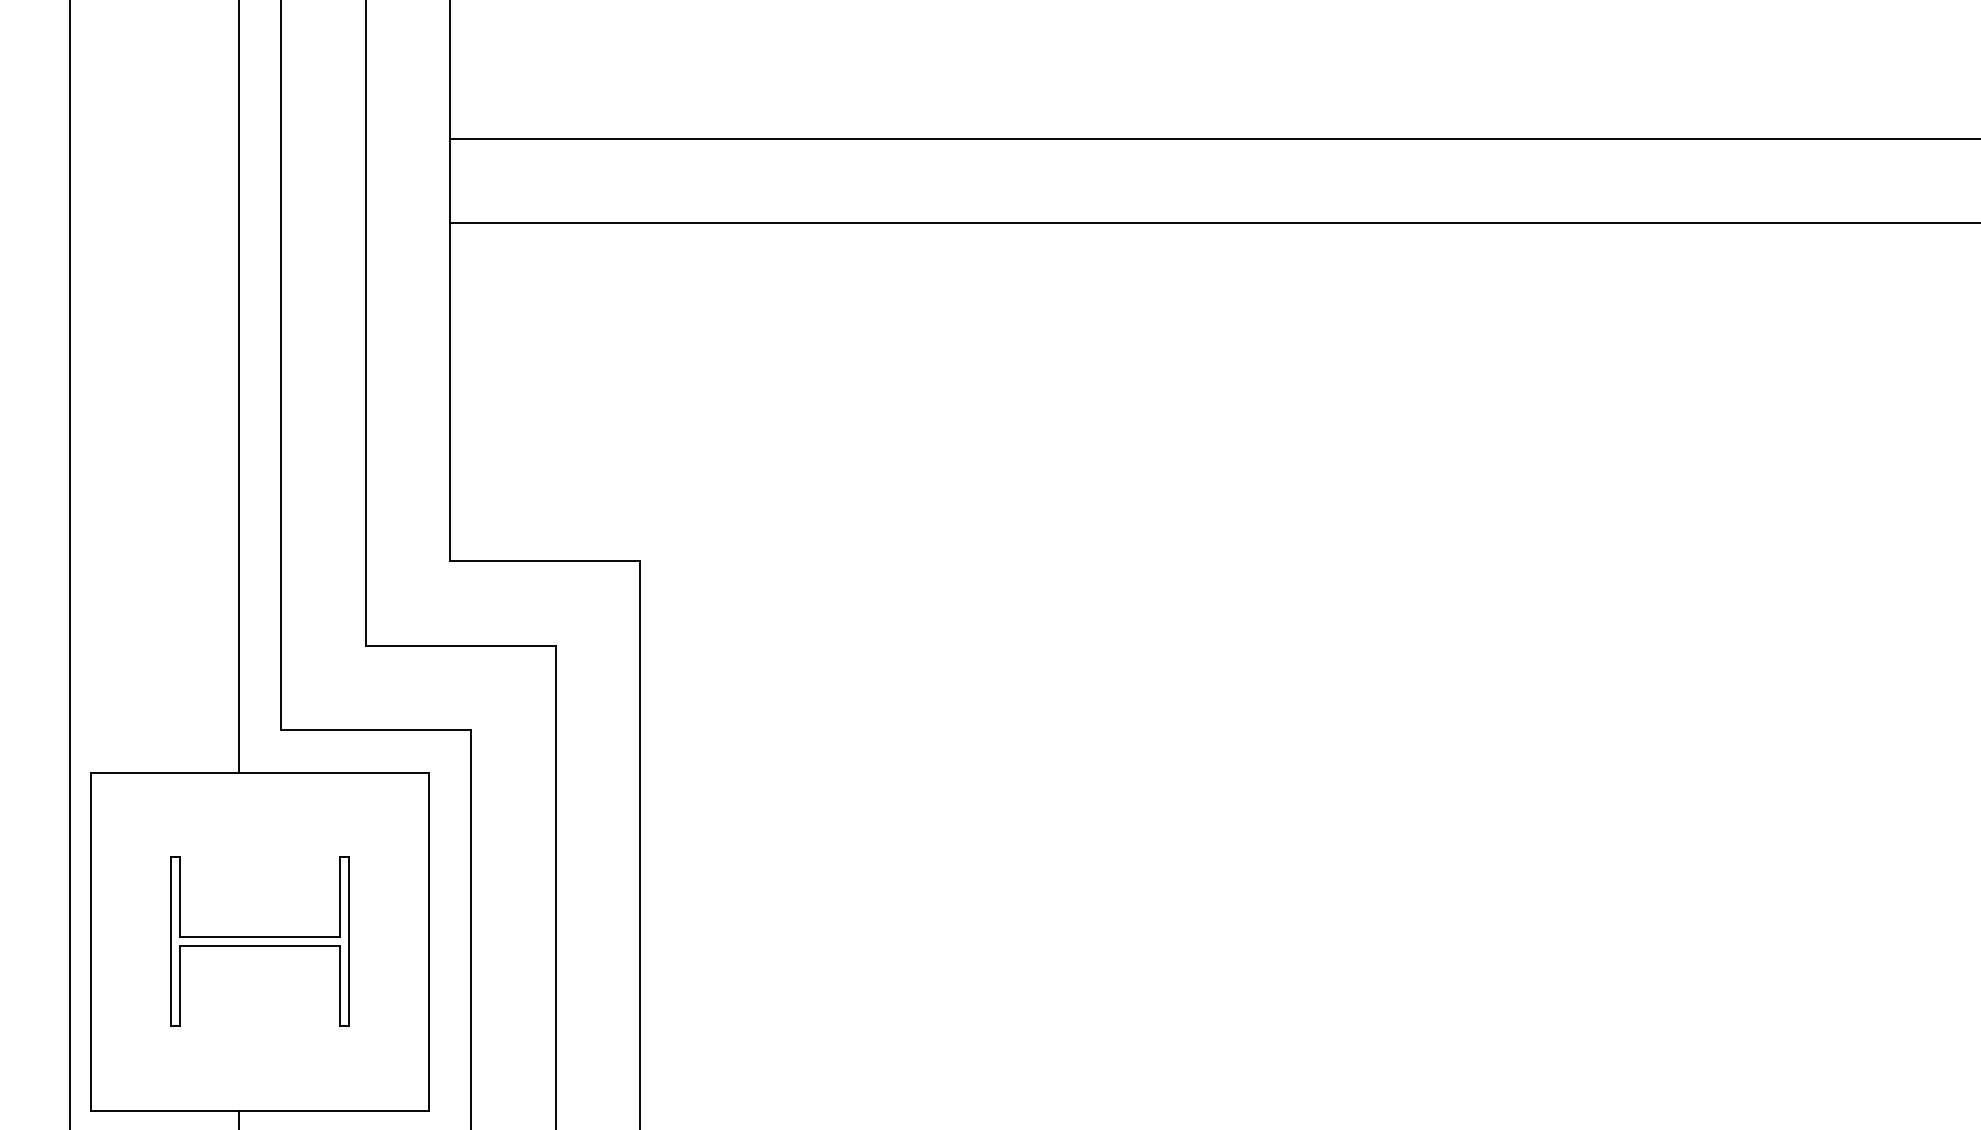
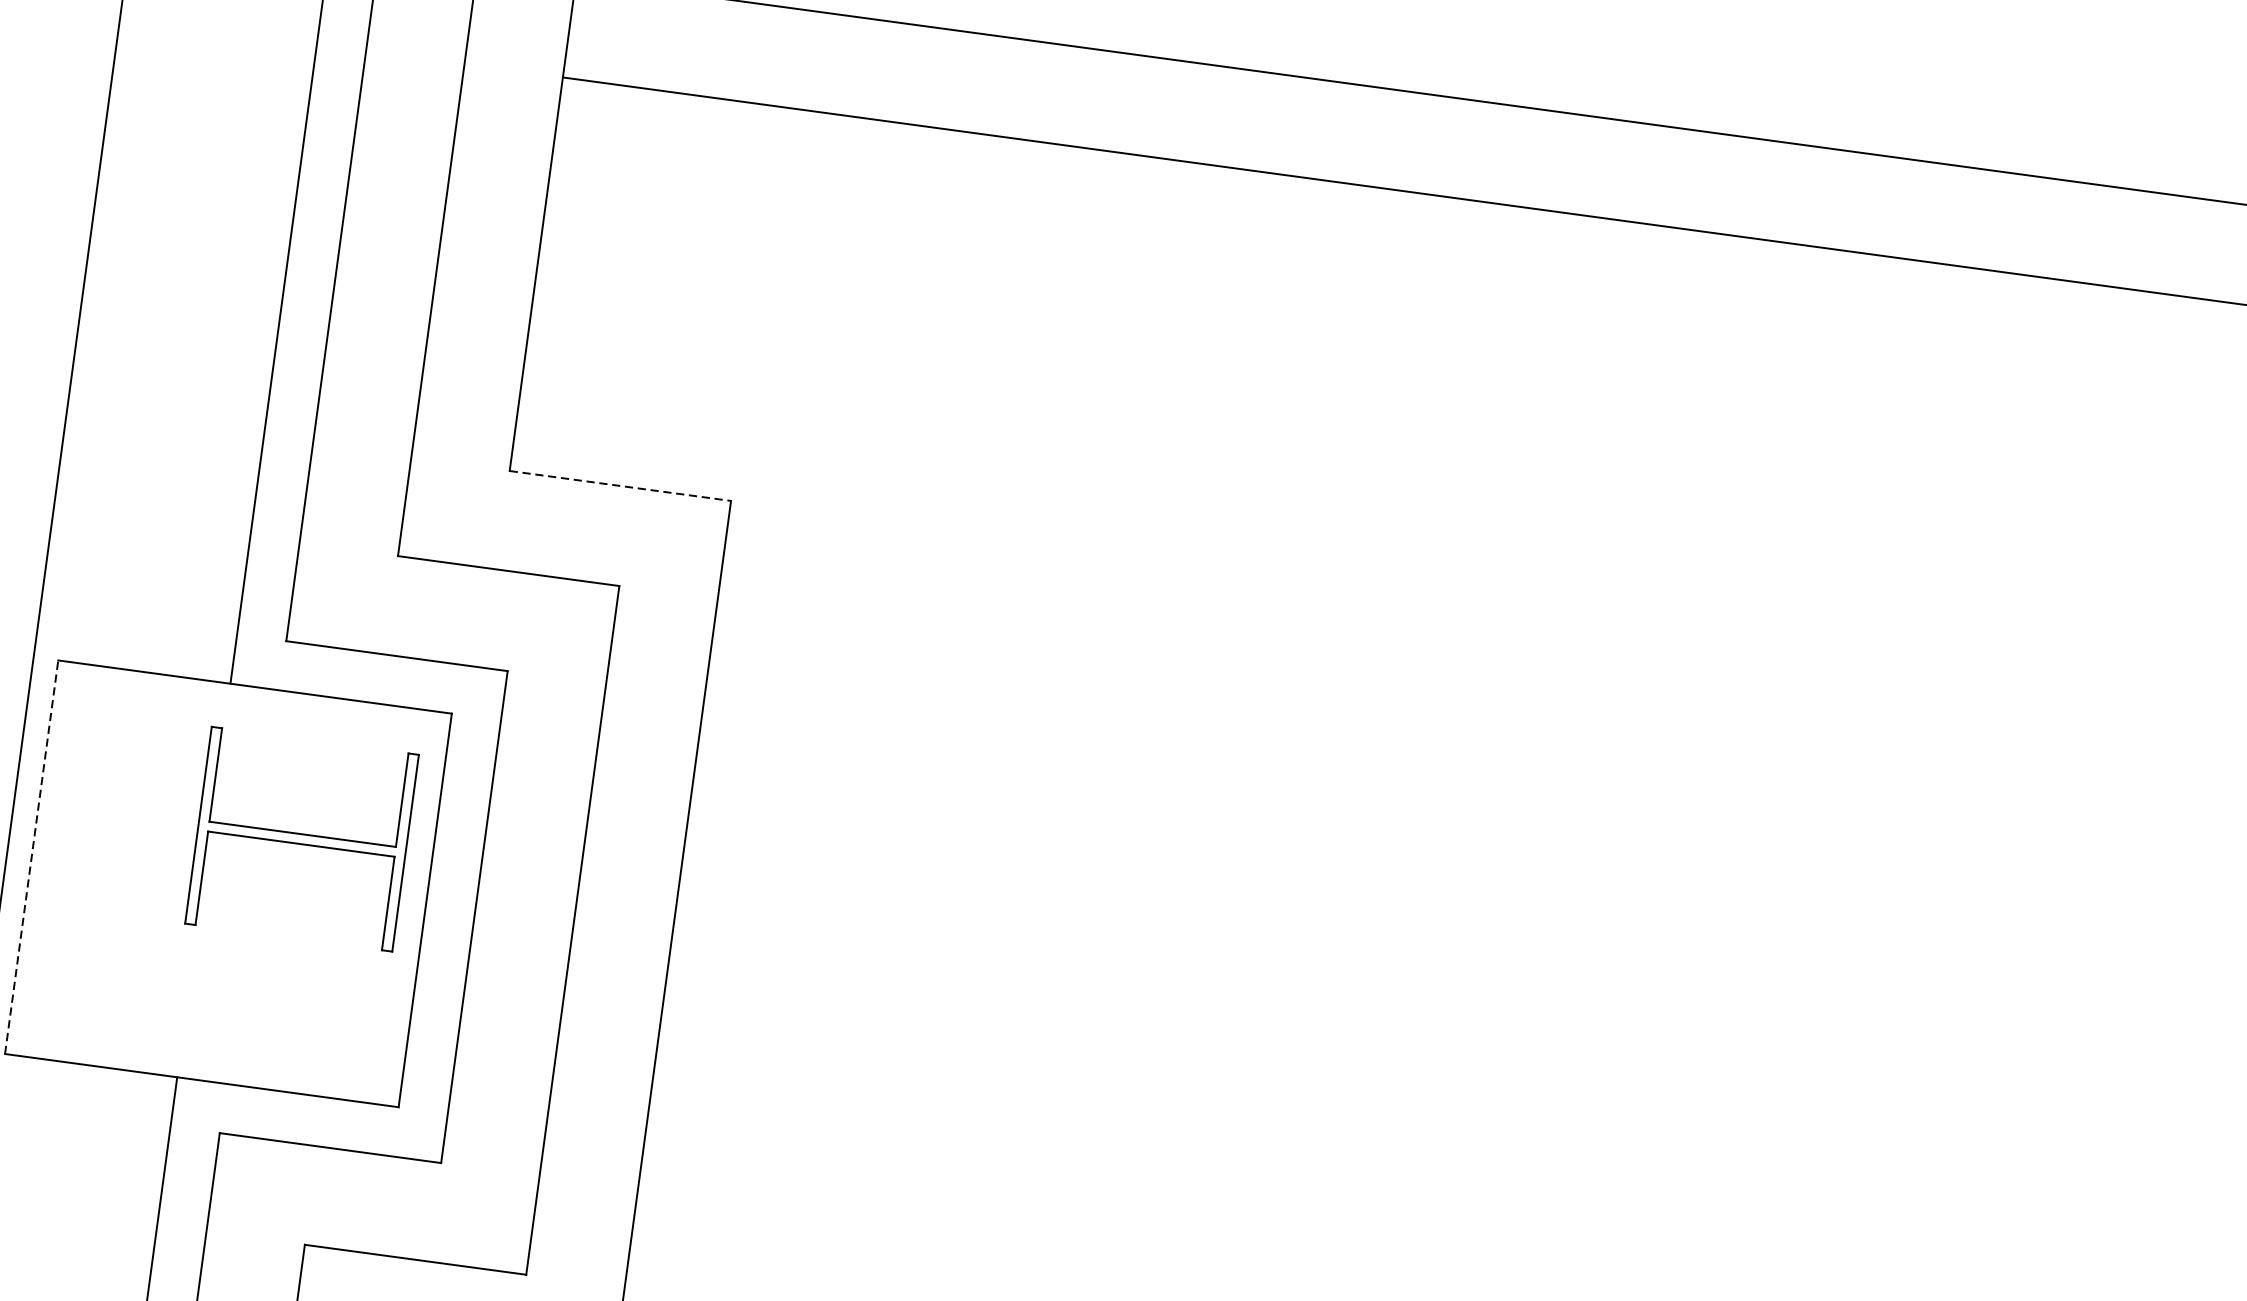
line: (545, 561) -> (620, 486), solid -> dashed
line: (91, 941) -> (32, 857), solid -> dashed
part: (259, 941) -> (301, 838), moved

